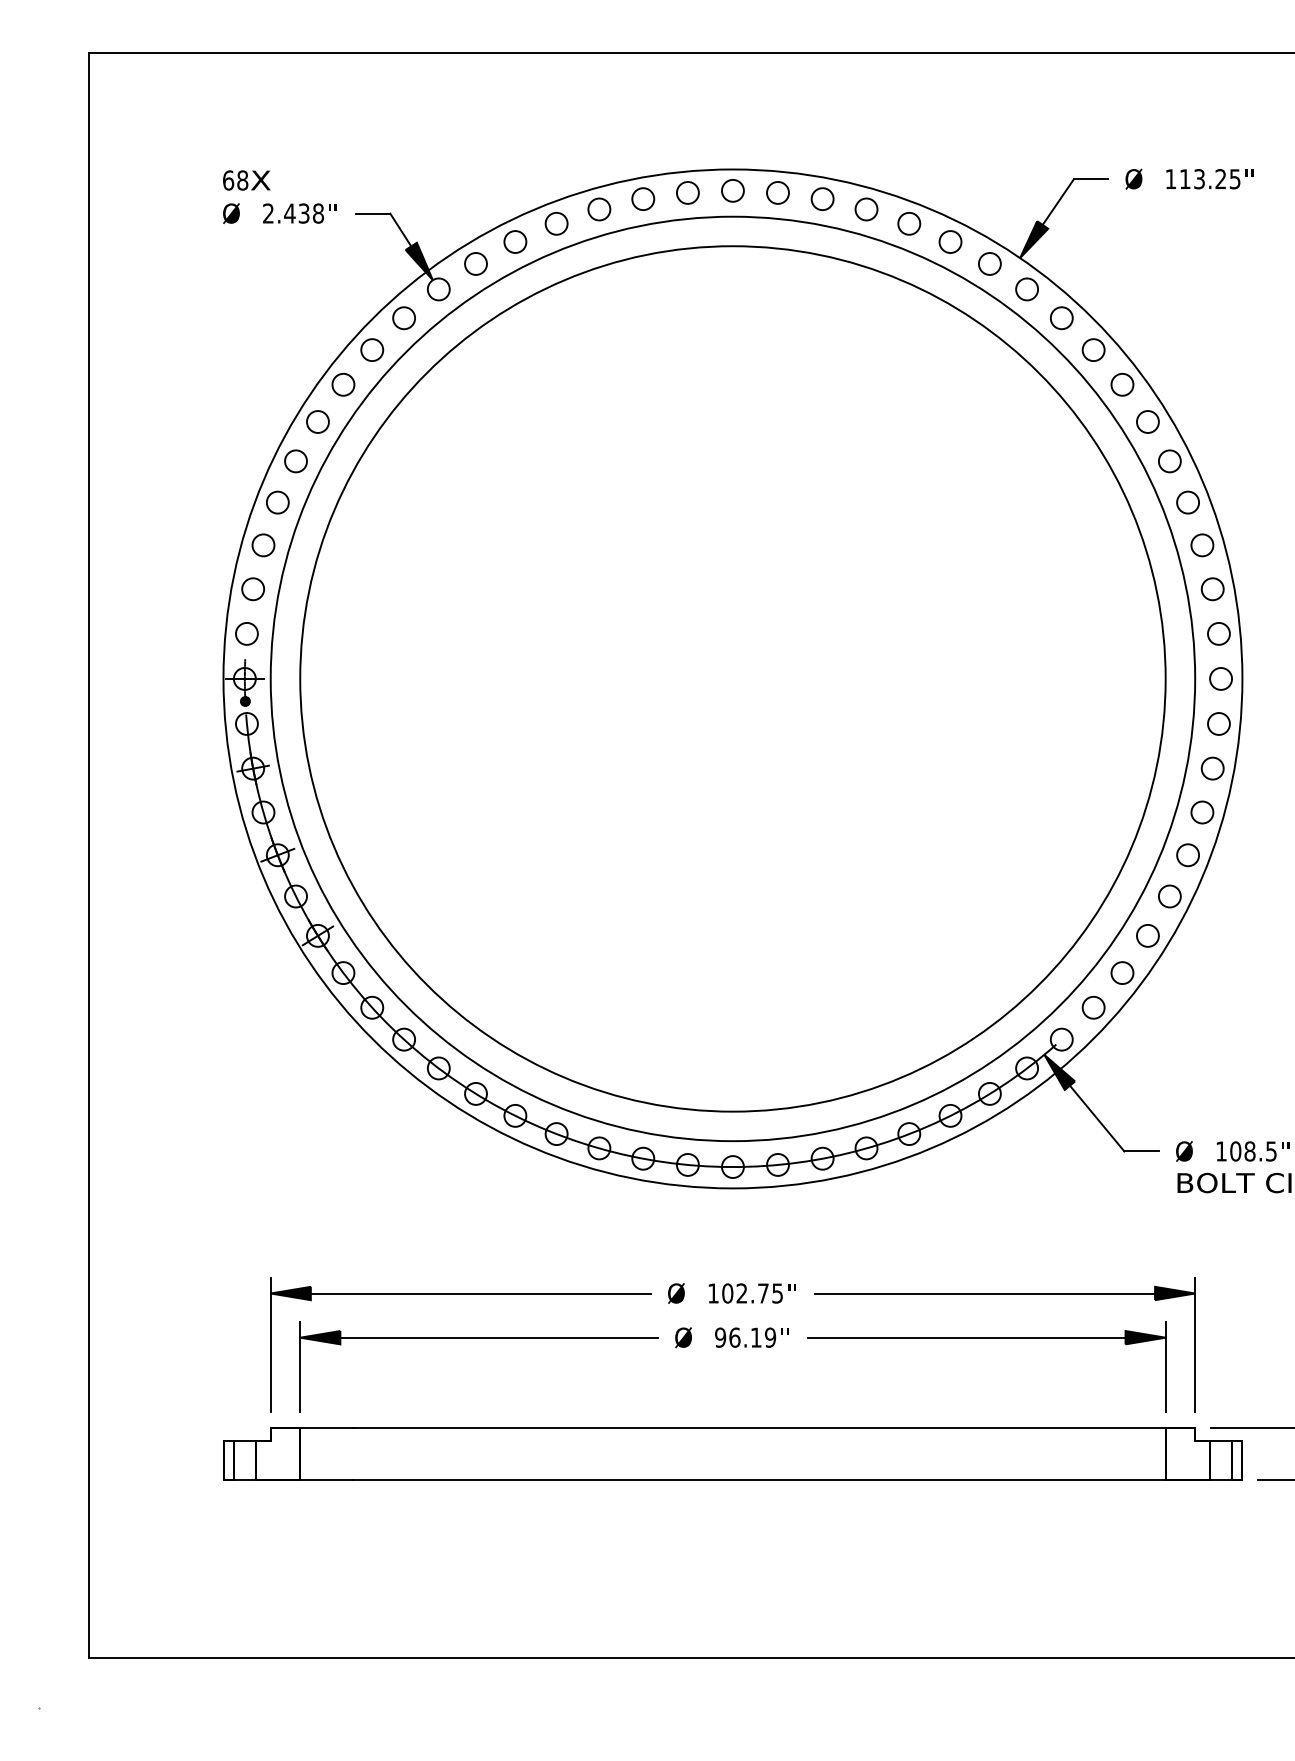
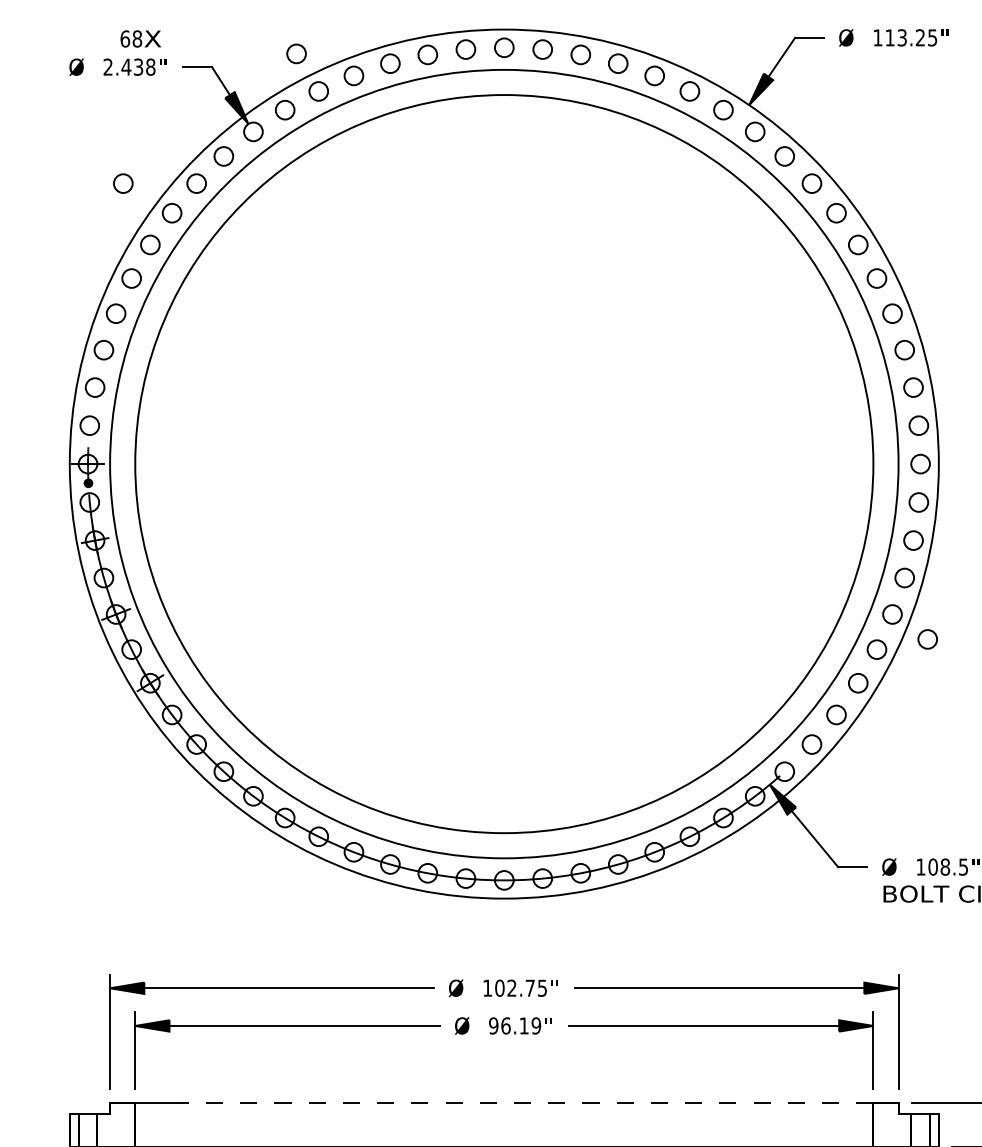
text: (246, 180) -> (140, 38), moved
circle: (489, 197) -> (296, 53), added
circle: (286, 349) -> (123, 183), added
circle: (1229, 884) -> (927, 639), added
line: (758, 1427) -> (526, 1102), solid -> dashed

